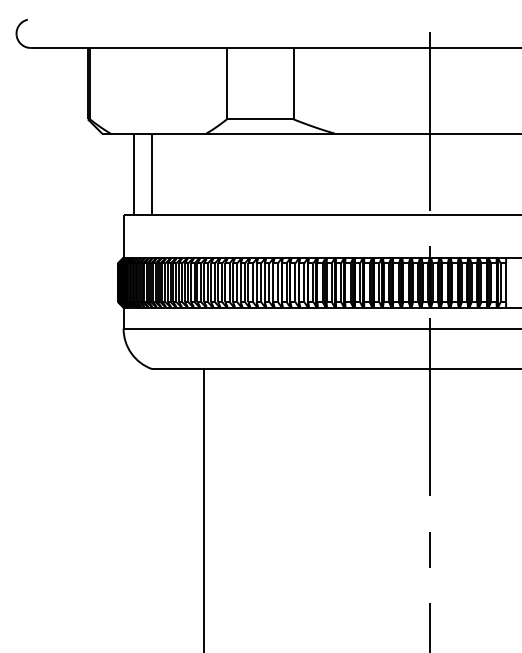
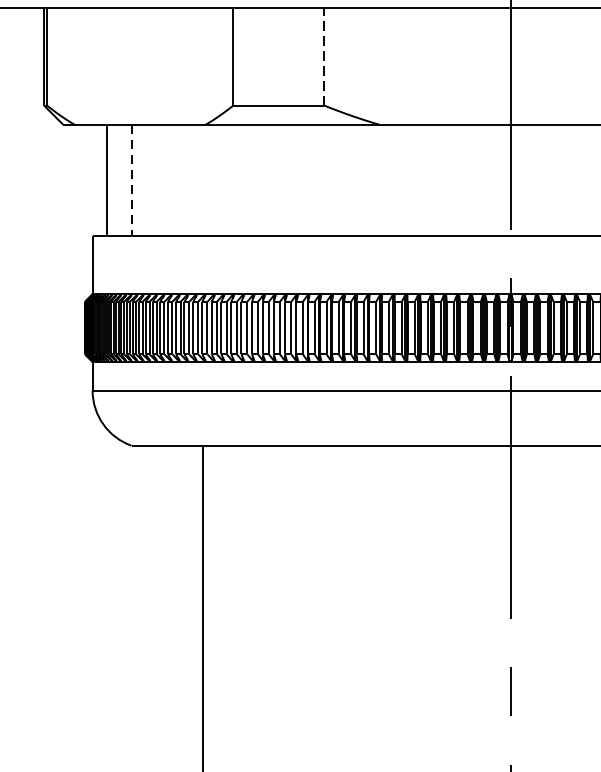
line: (293, 83) -> (324, 56), solid -> dashed
line: (152, 174) -> (132, 180), solid -> dashed

